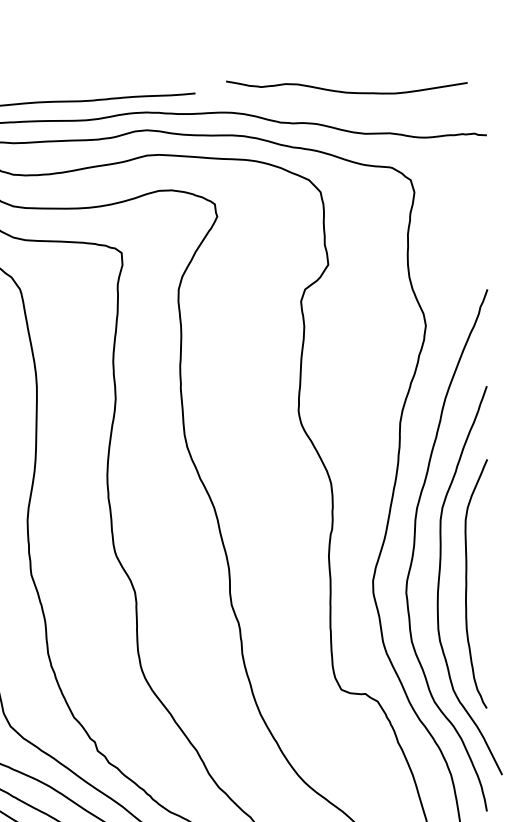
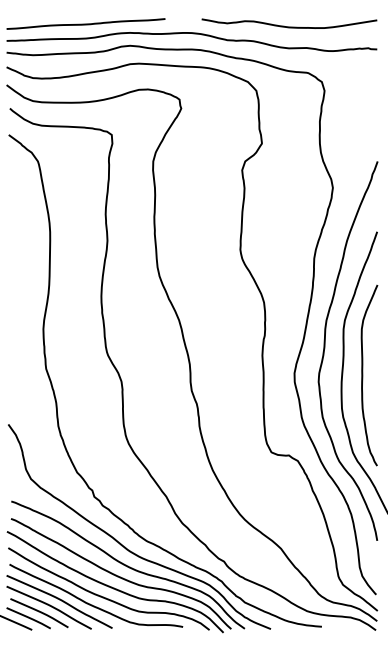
curve: (346, 91) -> (289, 26), moved

